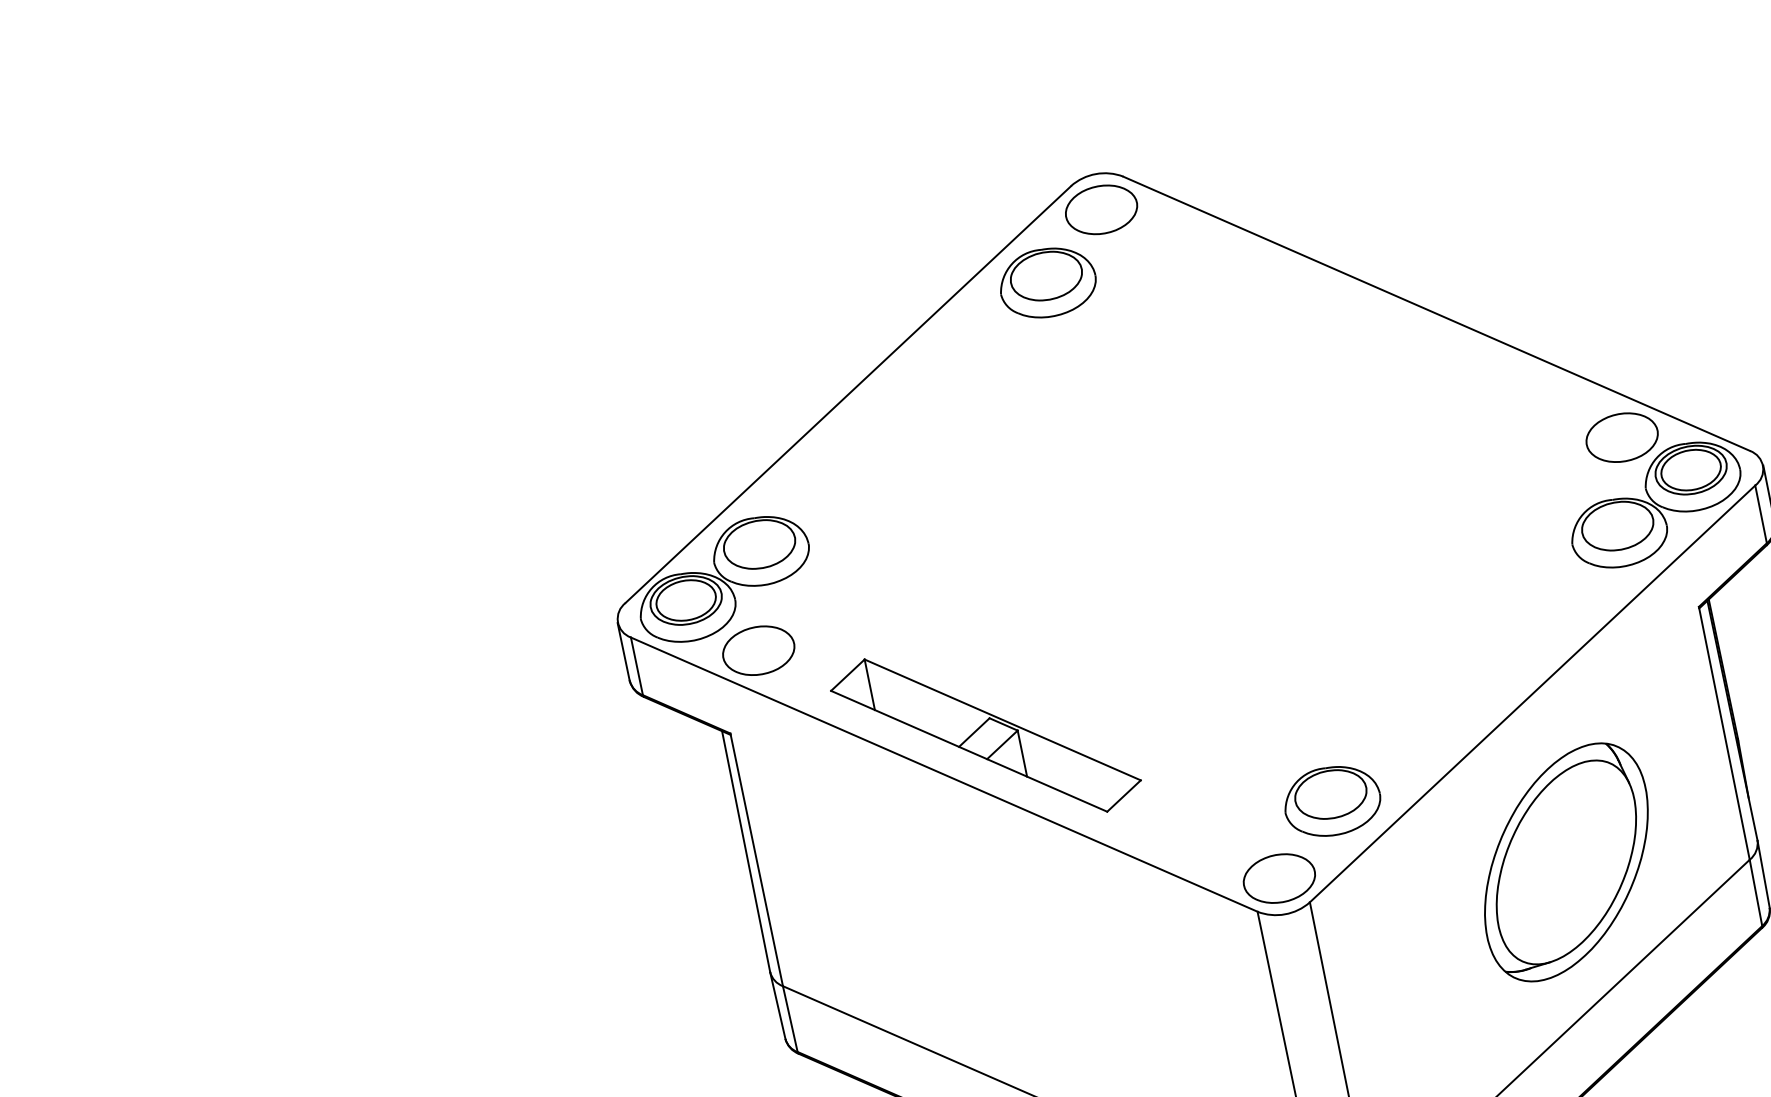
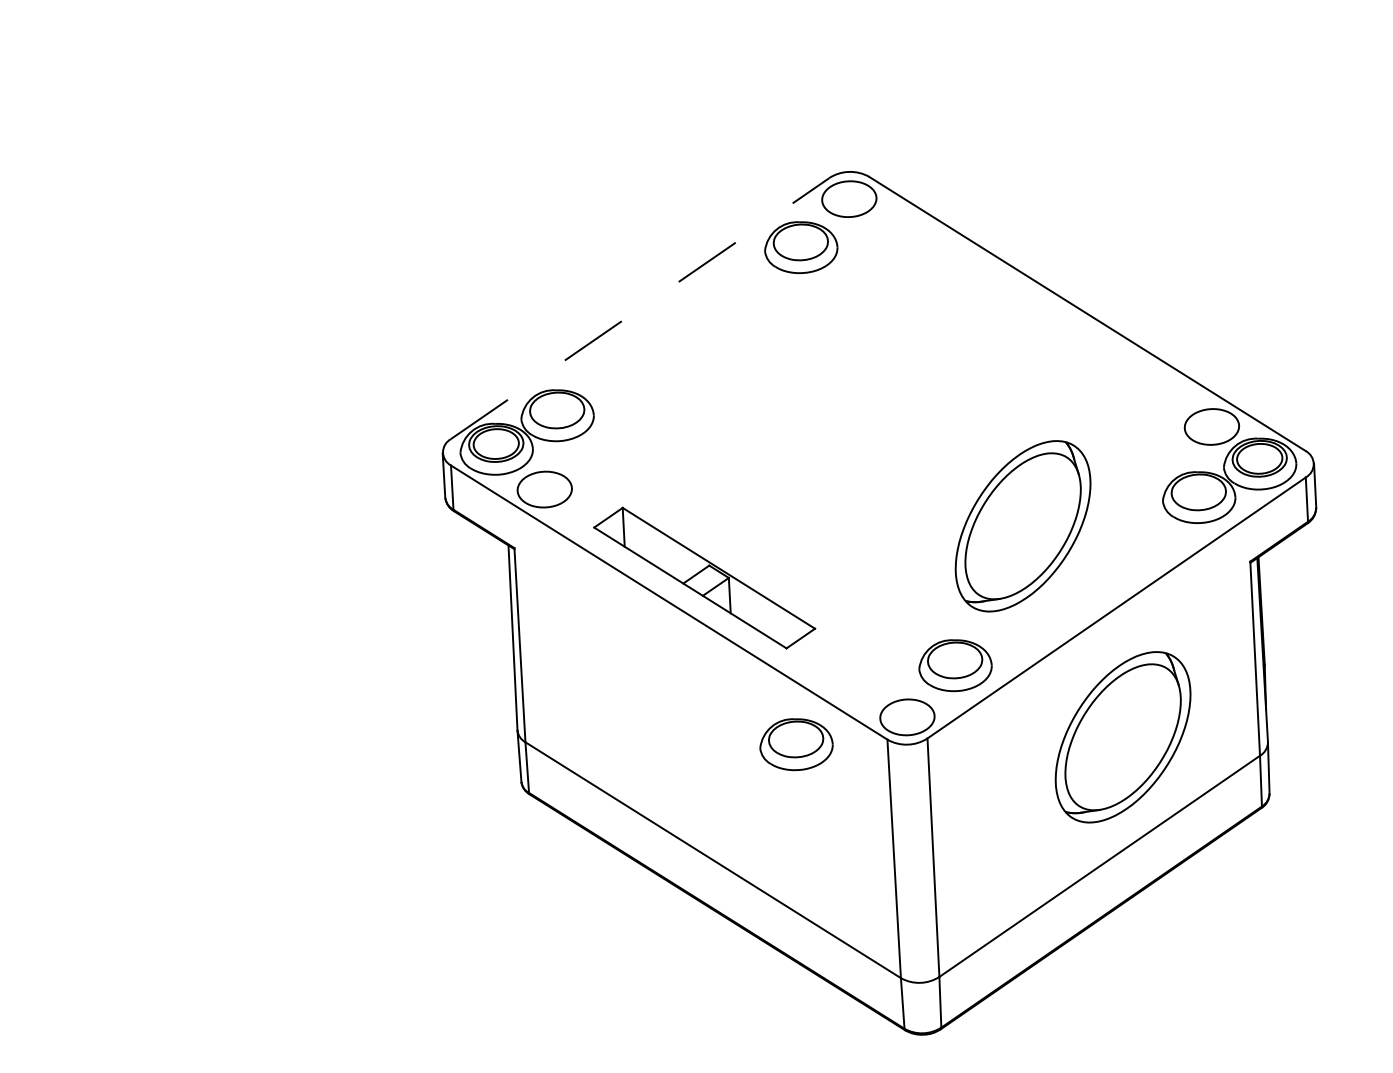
line: (848, 394) -> (640, 308), solid -> dashed
part: (1393, 605) -> (1022, 526), added
part: (1139, 935) -> (796, 744), added

